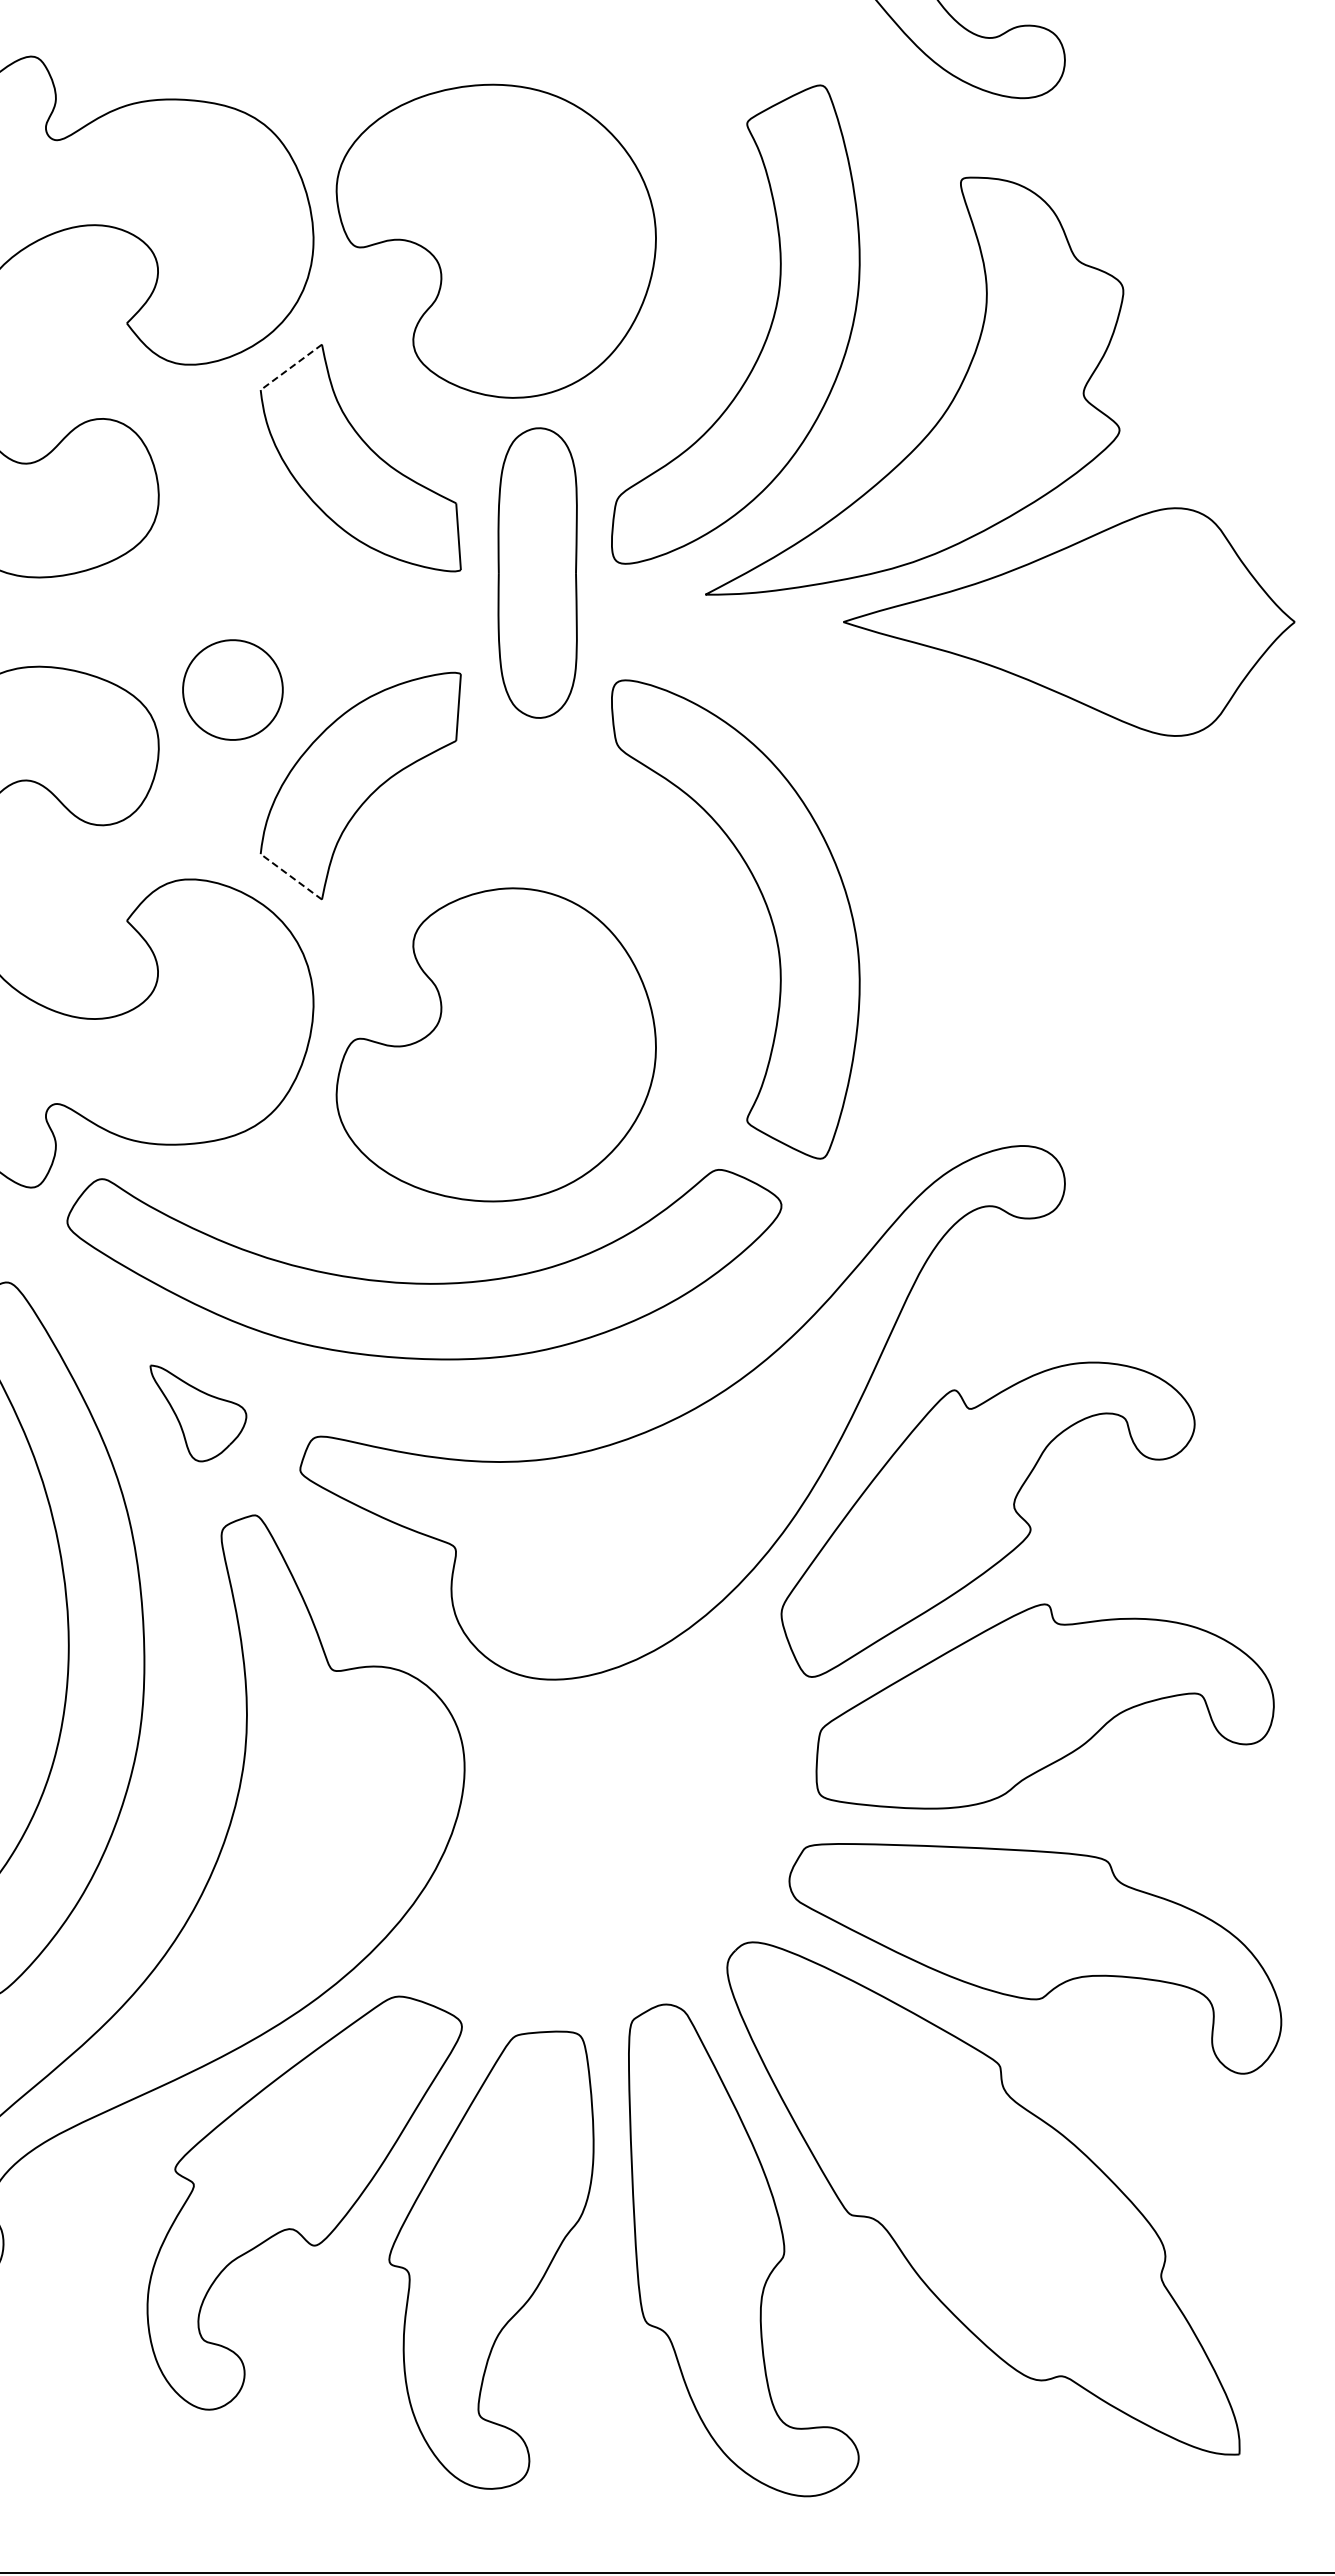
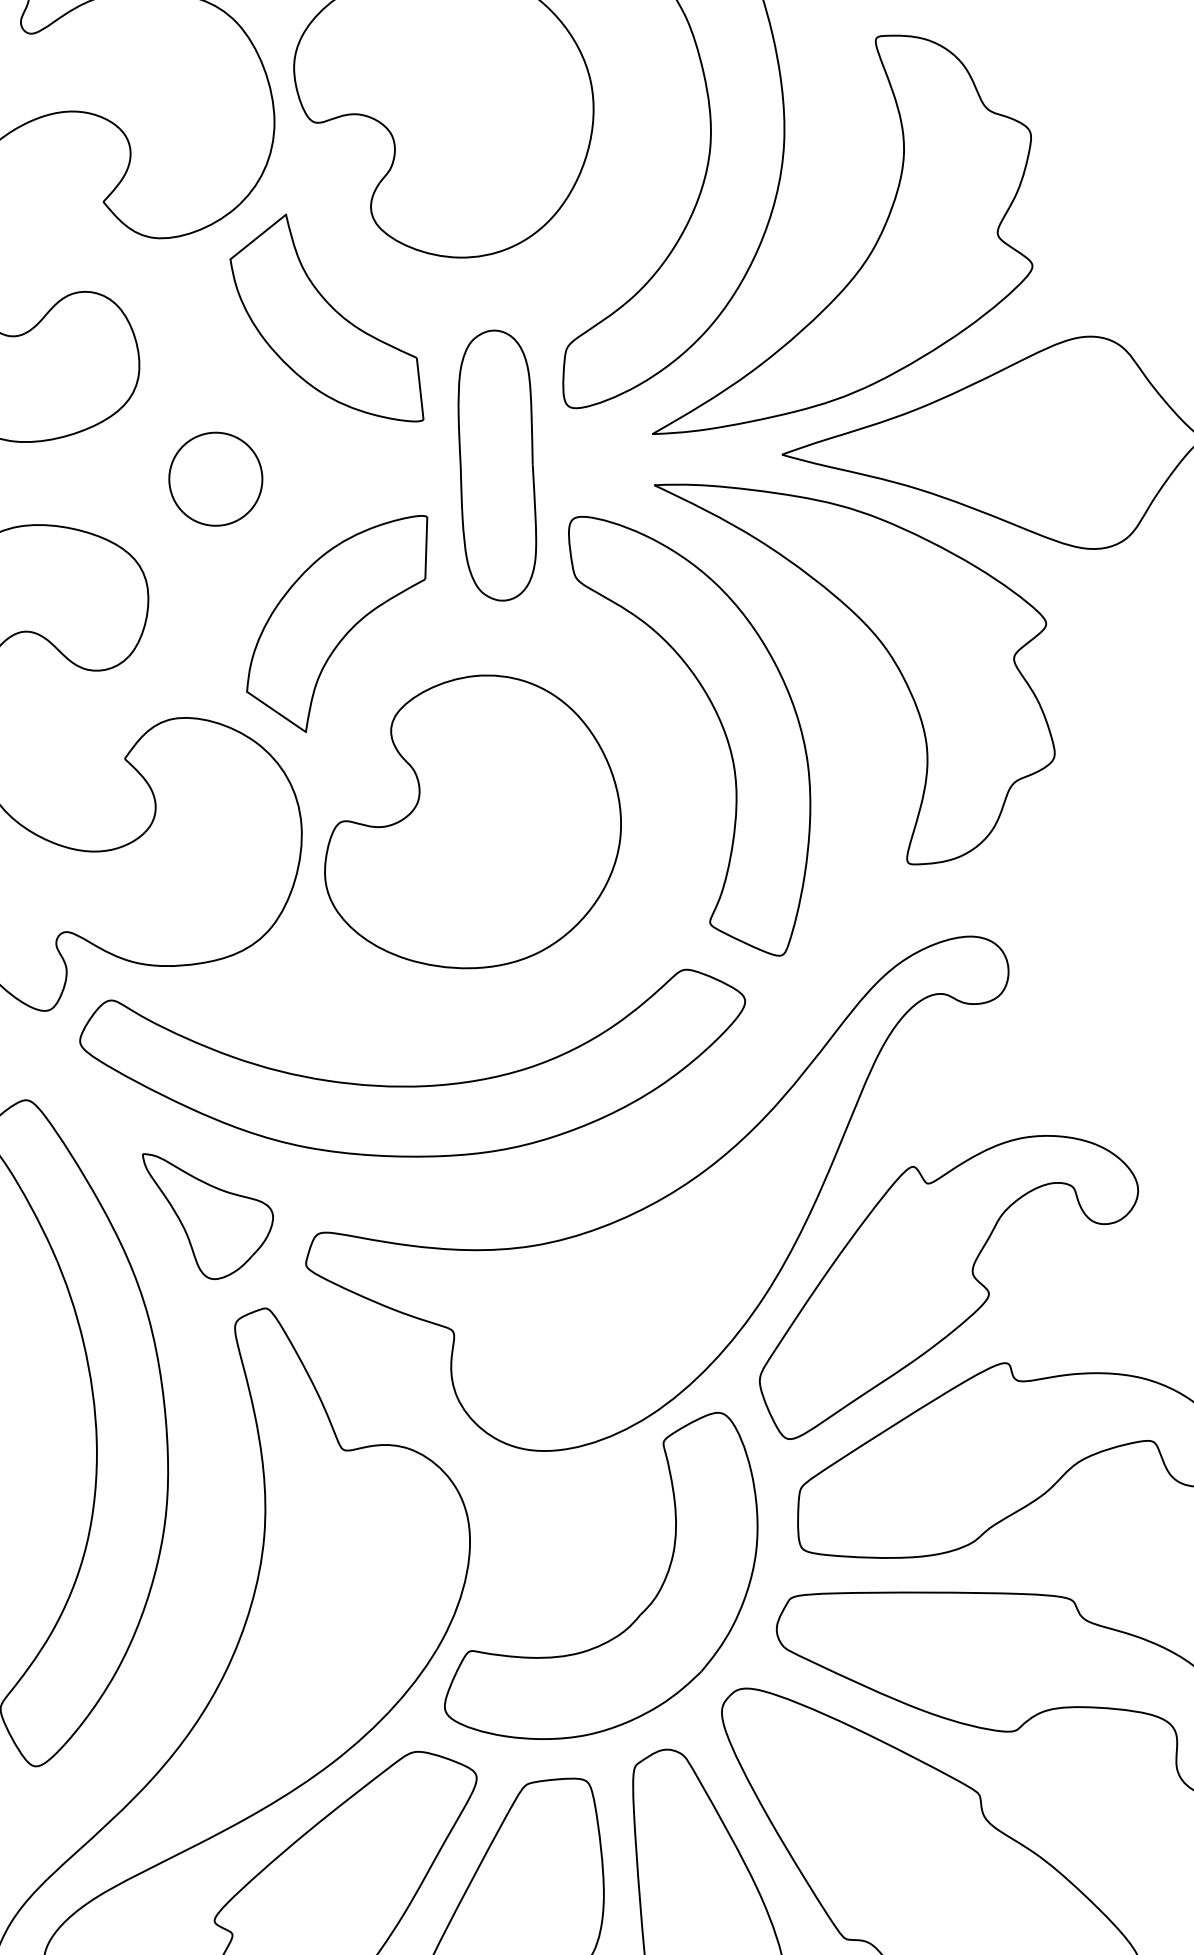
line: (290, 367) -> (257, 237), dashed -> solid
part: (537, 572) -> (496, 465), moved
part: (232, 689) -> (215, 478), moved
part: (946, 835) -> (885, 649), added
line: (290, 876) -> (275, 711), dashed -> solid
part: (495, 1044) -> (471, 821), moved
part: (198, 1413) -> (209, 1215), size x1.43
part: (643, 1858) -> (639, 1614), added

